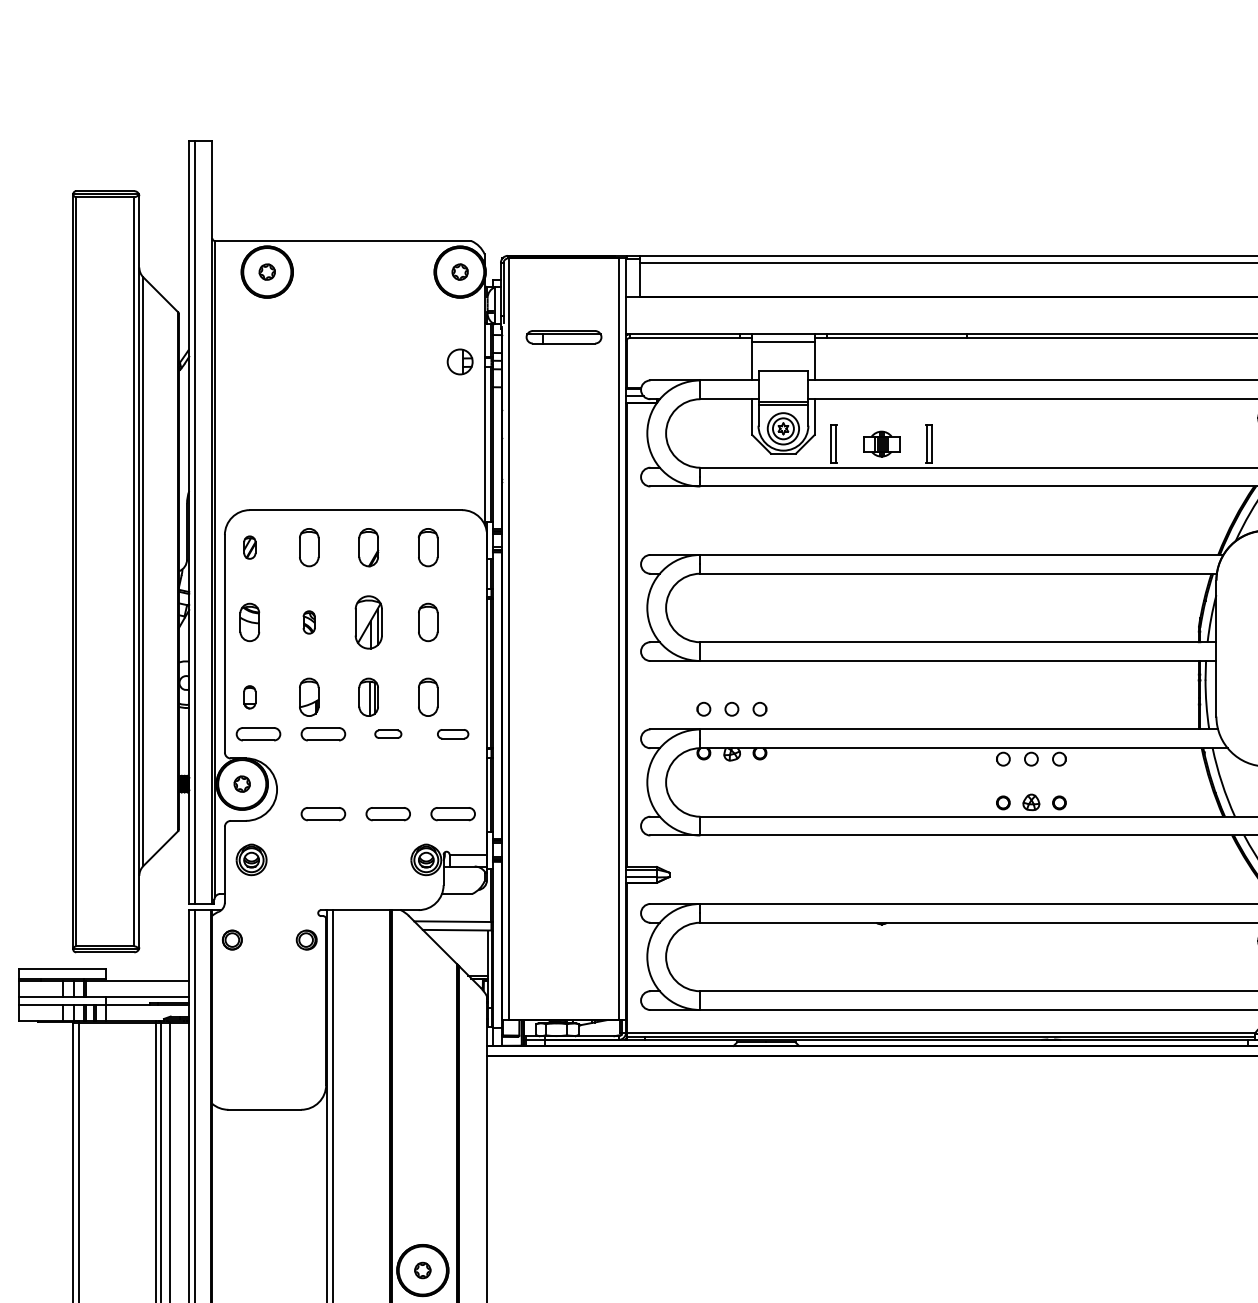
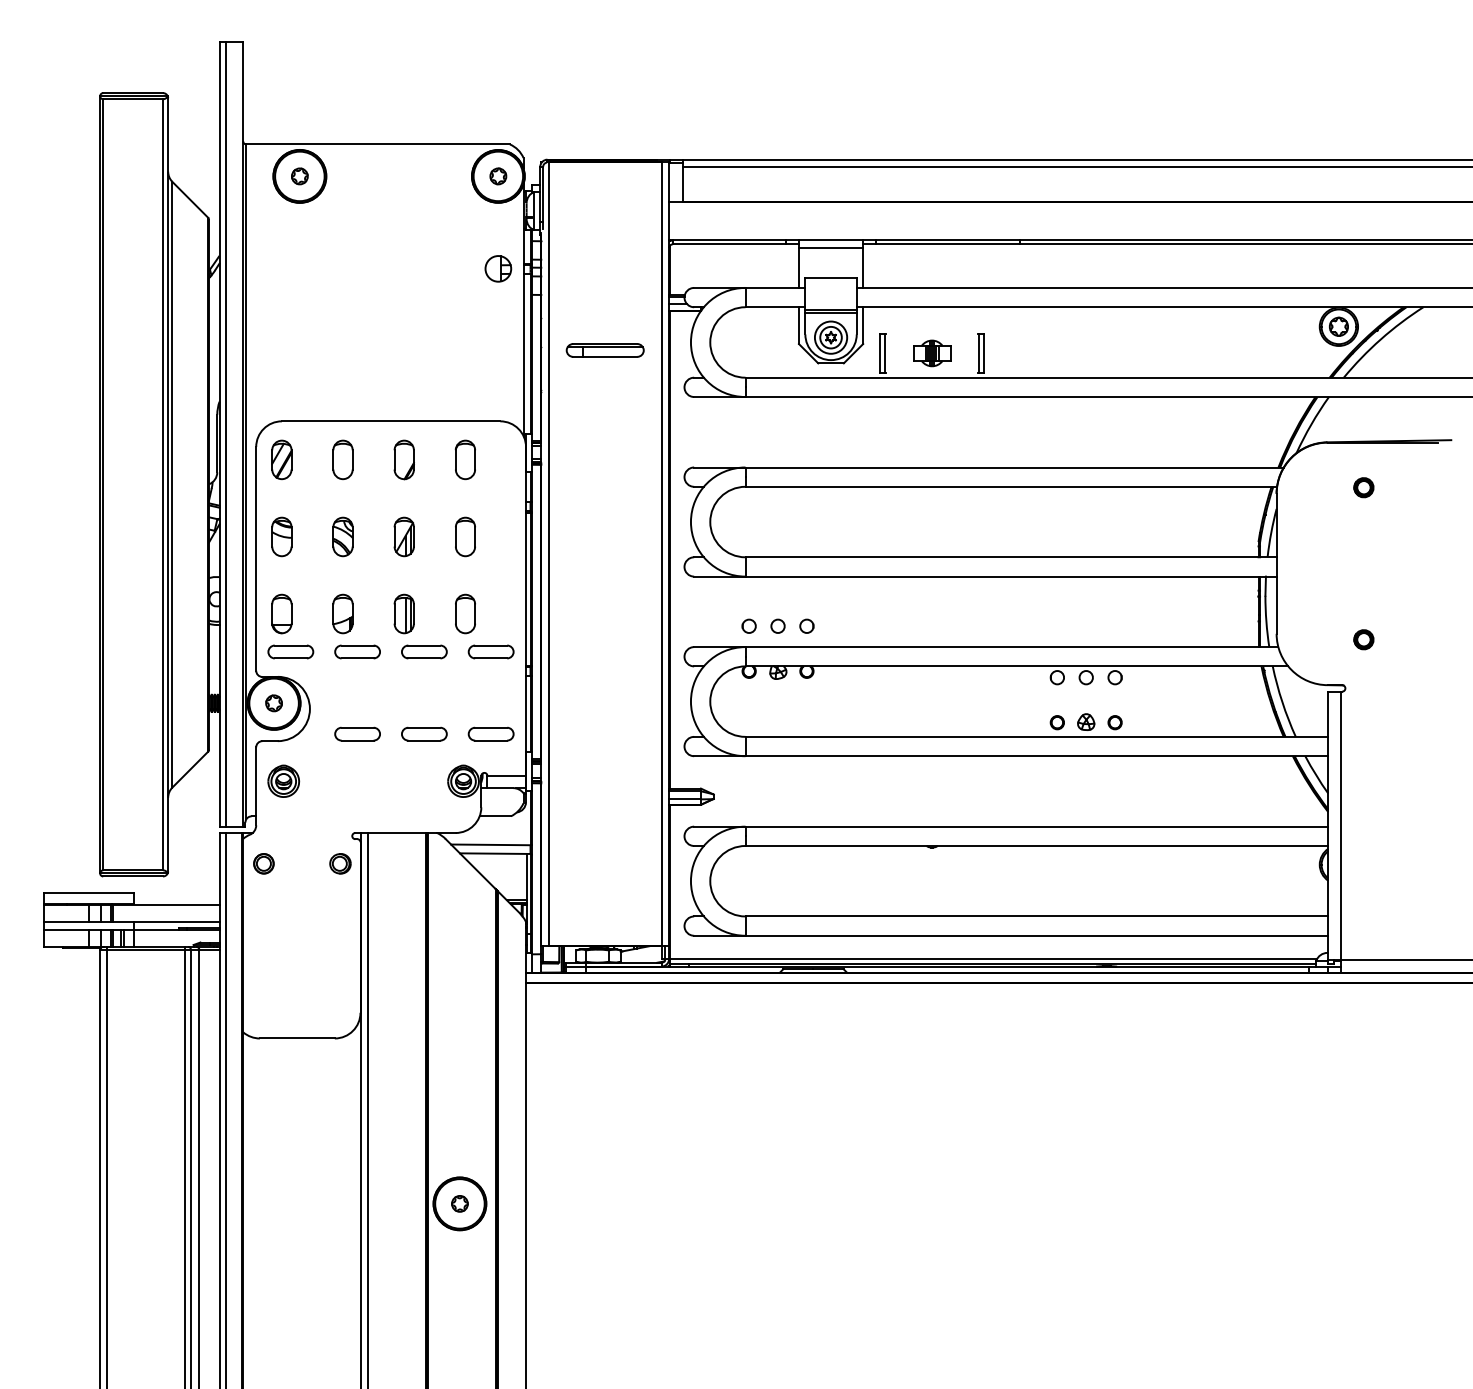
part: (563, 337) -> (604, 350), moved
part: (249, 547) -> (281, 459), size x1.67
part: (308, 622) -> (342, 536), size x1.67
part: (367, 622) -> (403, 536), size x0.71
part: (249, 696) -> (281, 613), size x1.67
part: (388, 733) -> (424, 651), size x1.67
part: (452, 733) -> (490, 651), size x1.43

